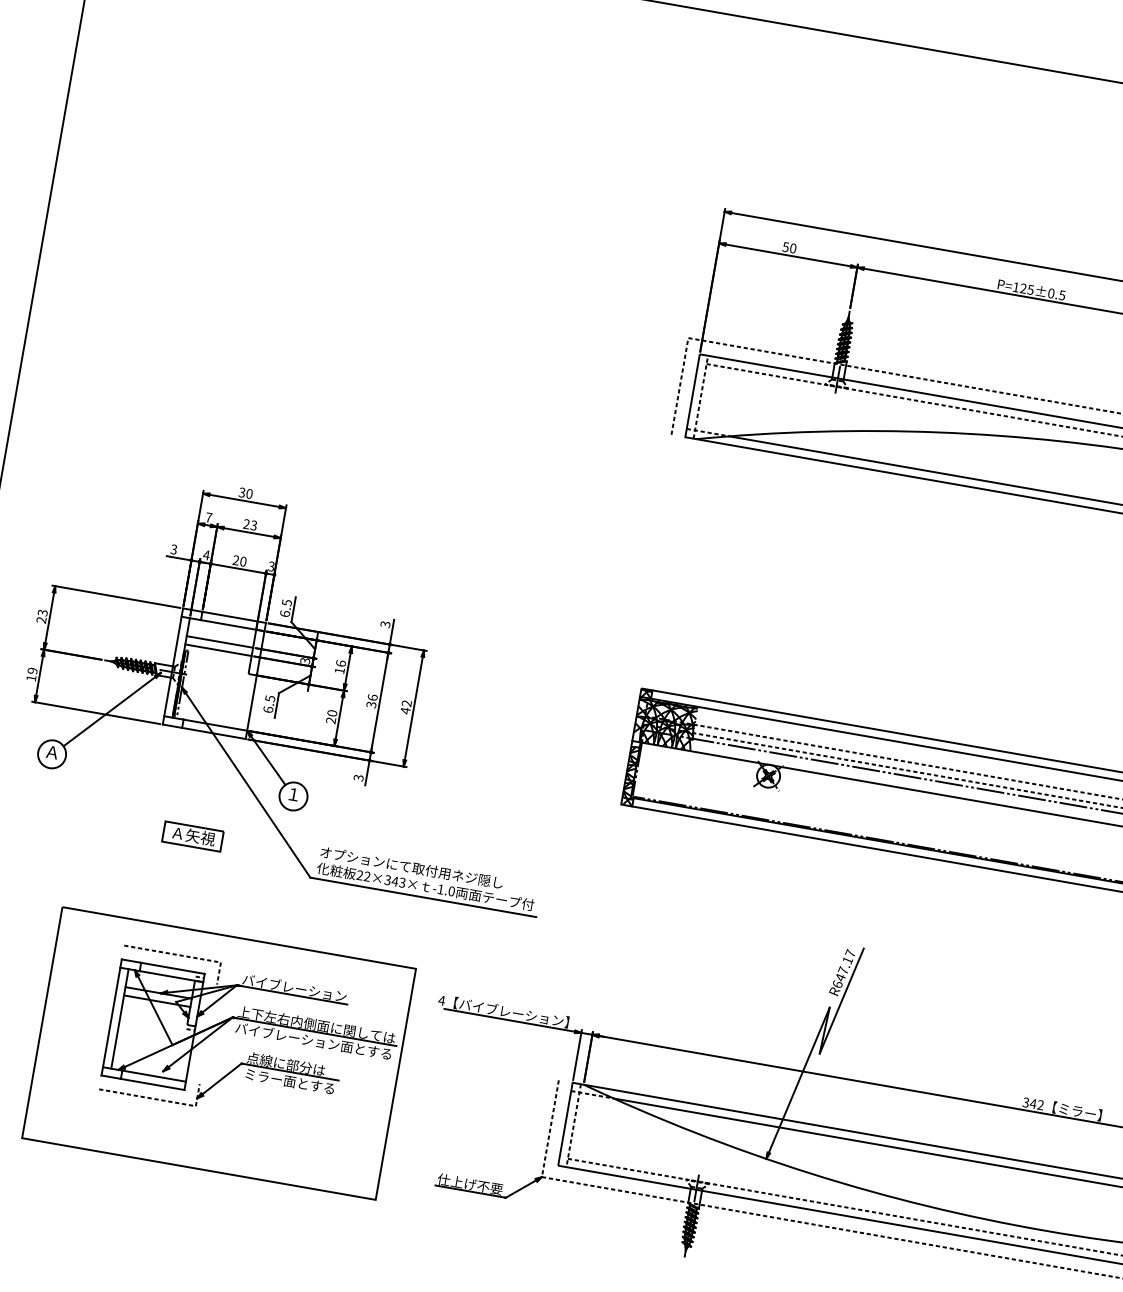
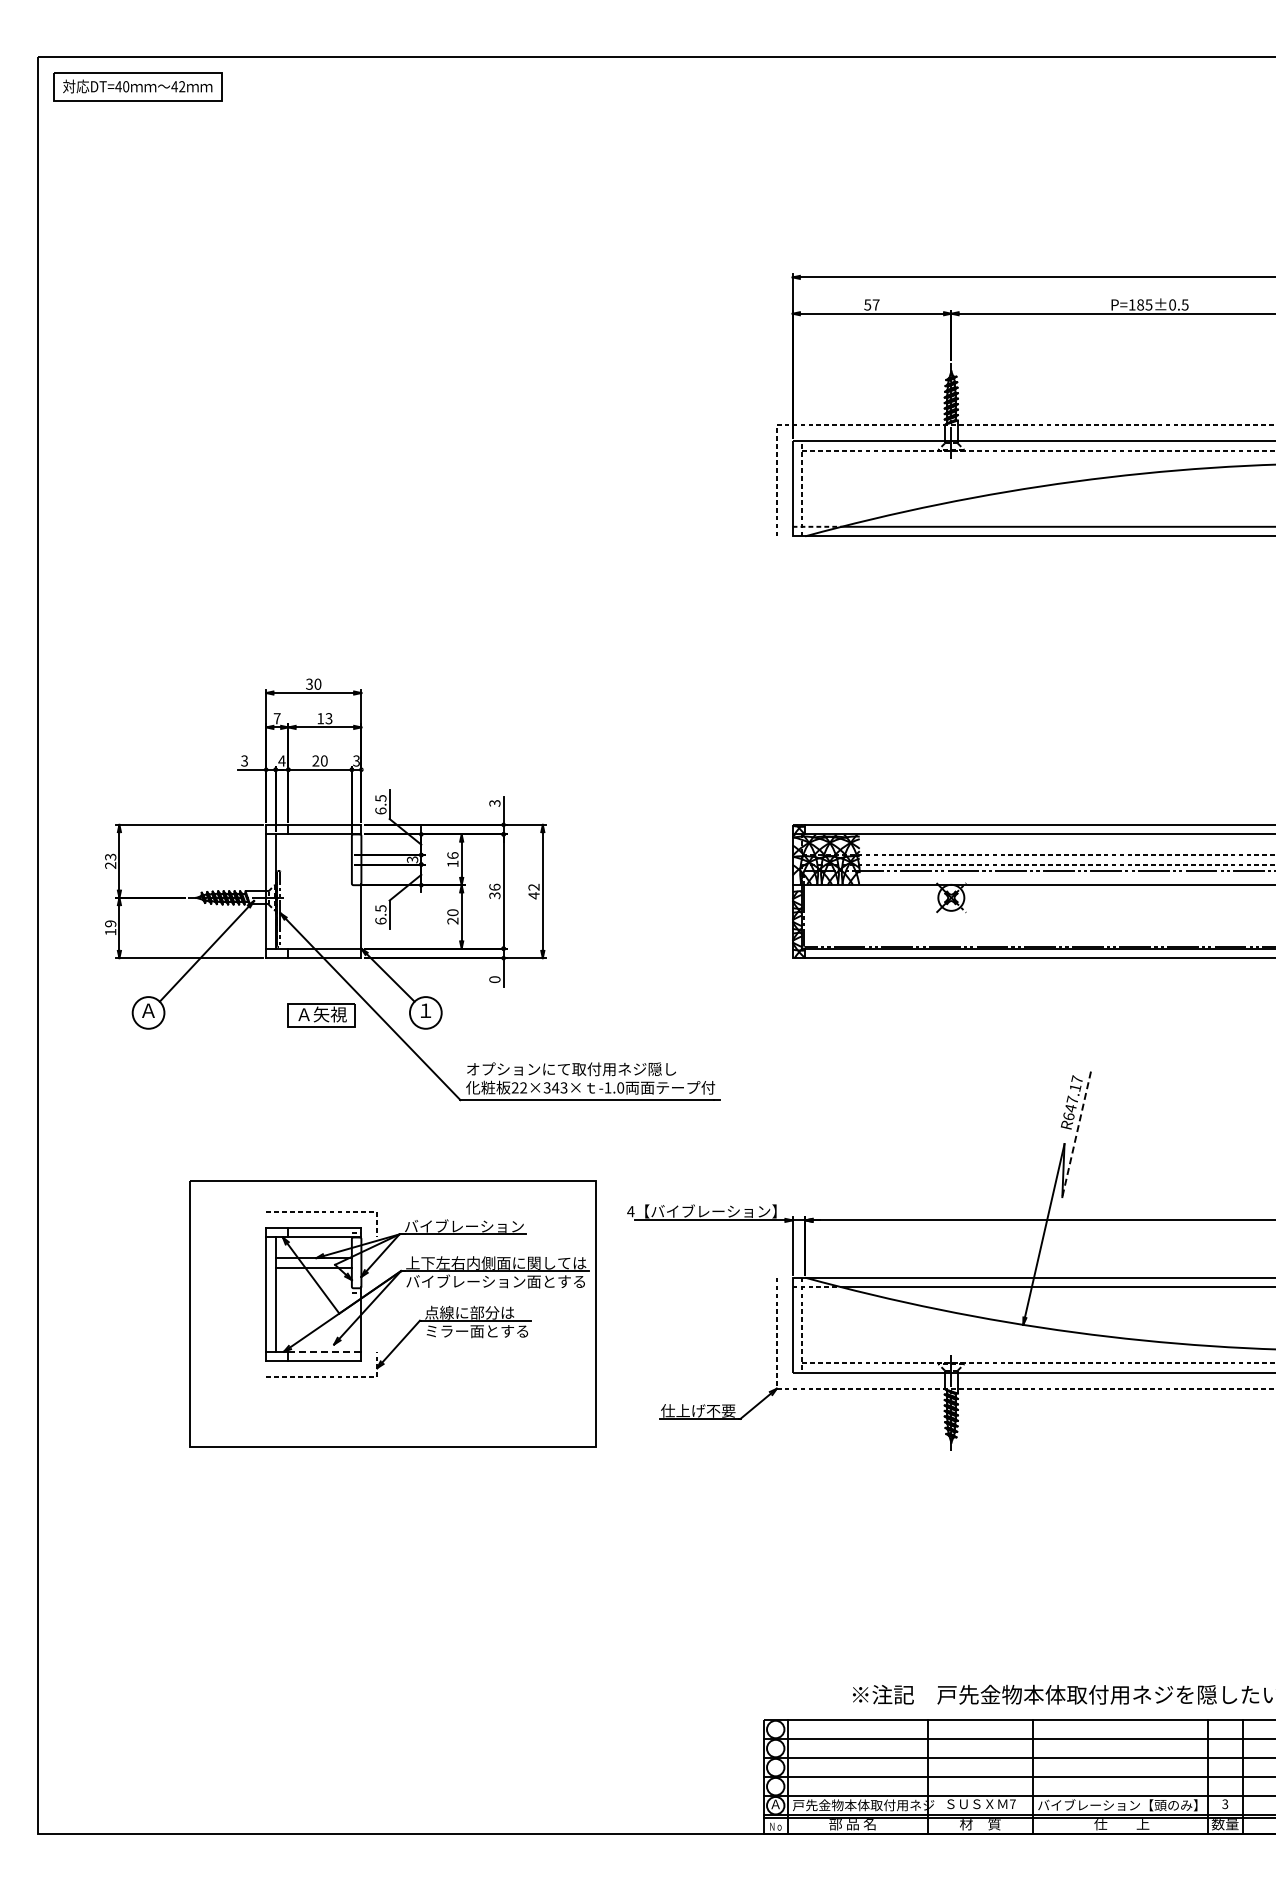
text: (792, 247) -> (875, 304), 50 -> 57
text: (1023, 288) -> (1140, 304), P=125±0.5 -> P=185±0.5
text: (246, 524) -> (320, 718), 23 -> 13
line: (219, 642) -> (313, 855), removed
line: (218, 650) -> (313, 864), removed
text: (358, 777) -> (494, 979), 3 -> 0
part: (192, 836) -> (321, 1015), moved
line: (841, 1001) -> (1076, 1134), solid -> dashed
line: (153, 1075) -> (324, 1351), solid -> dashed

